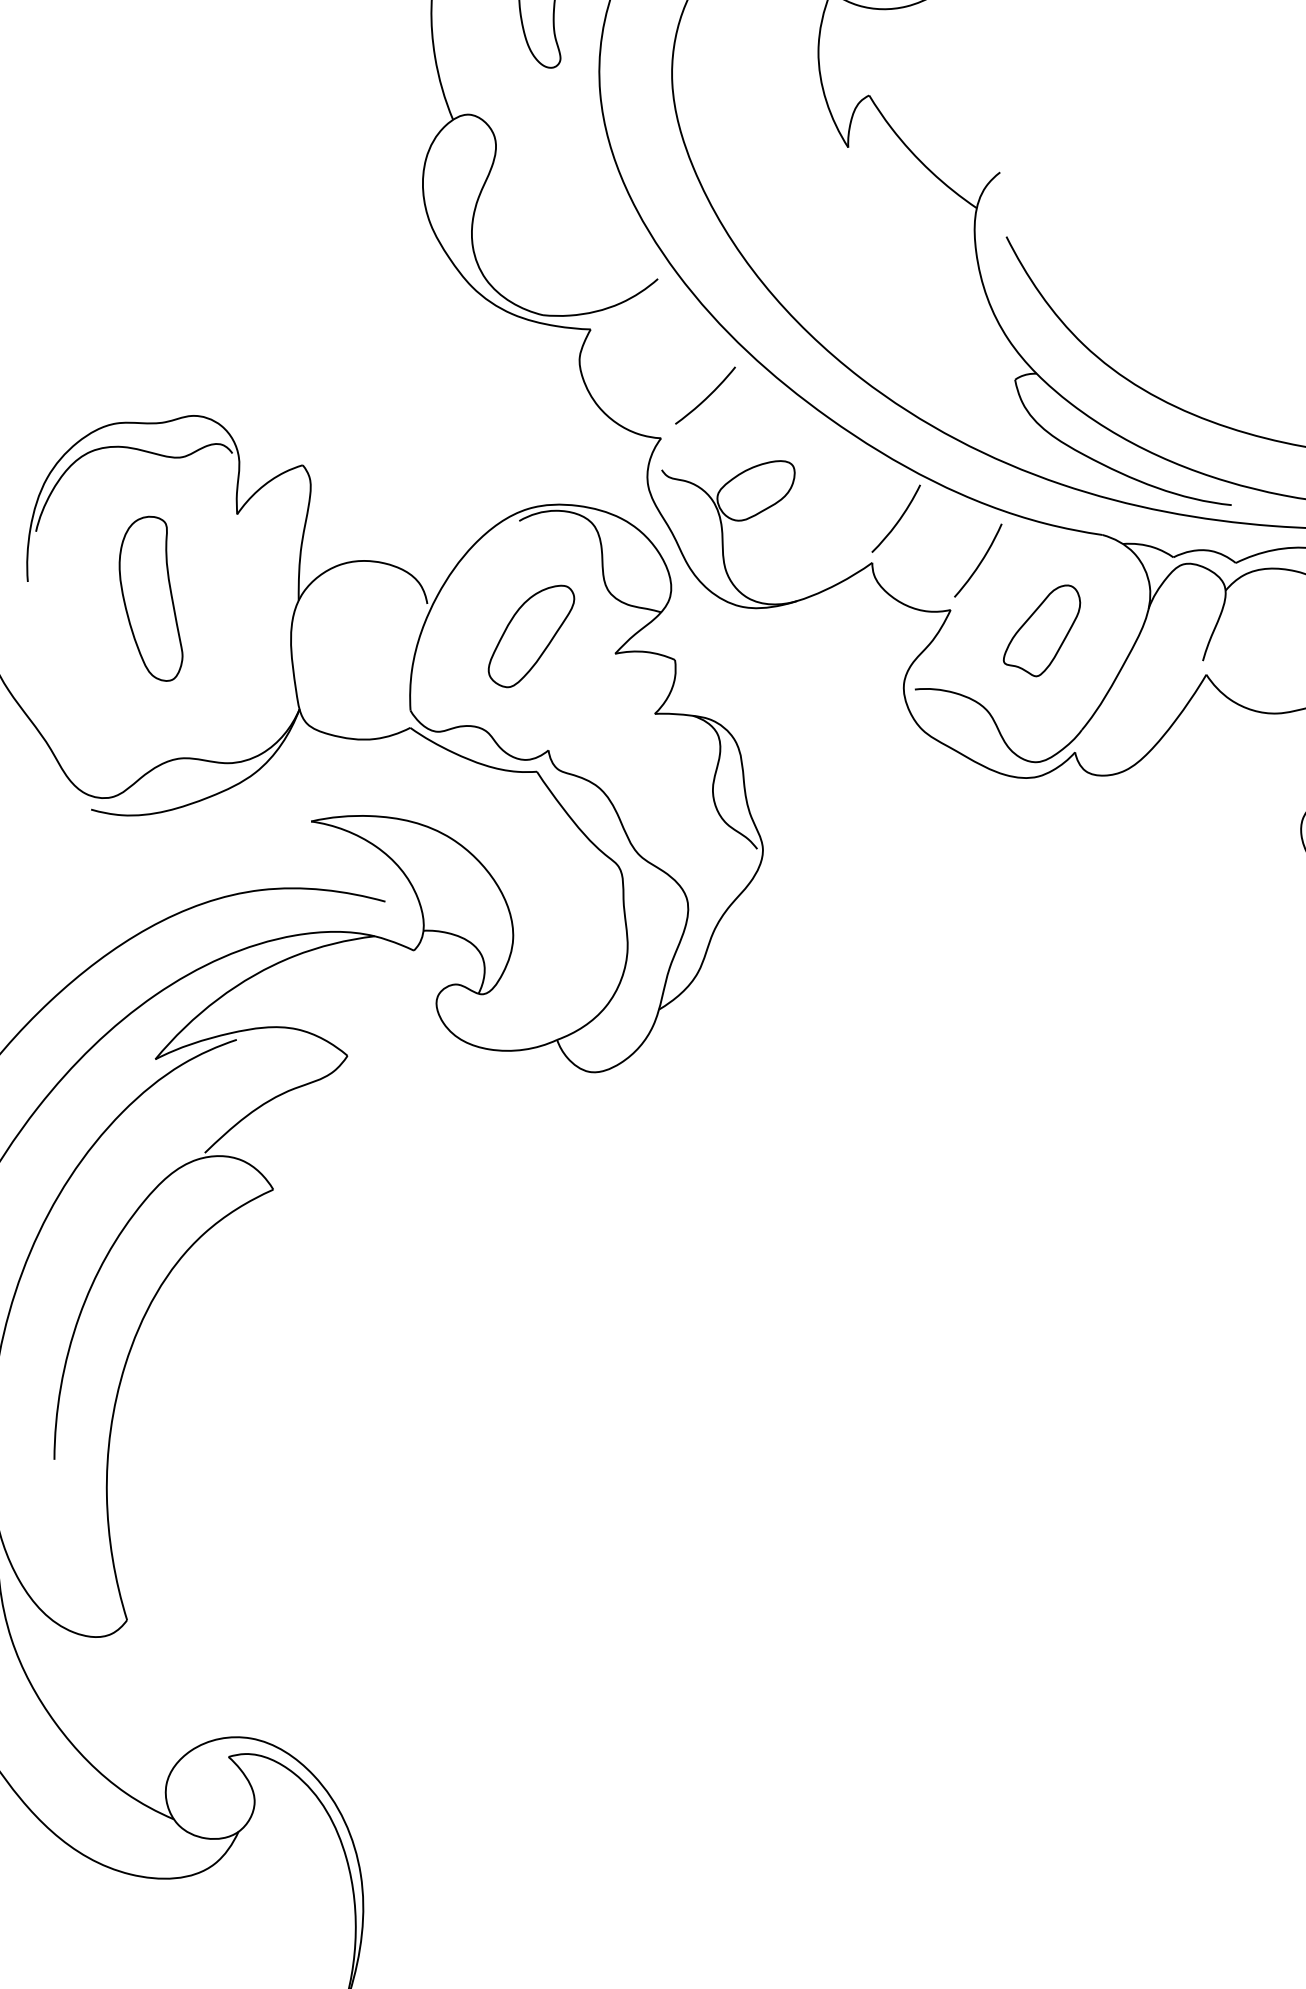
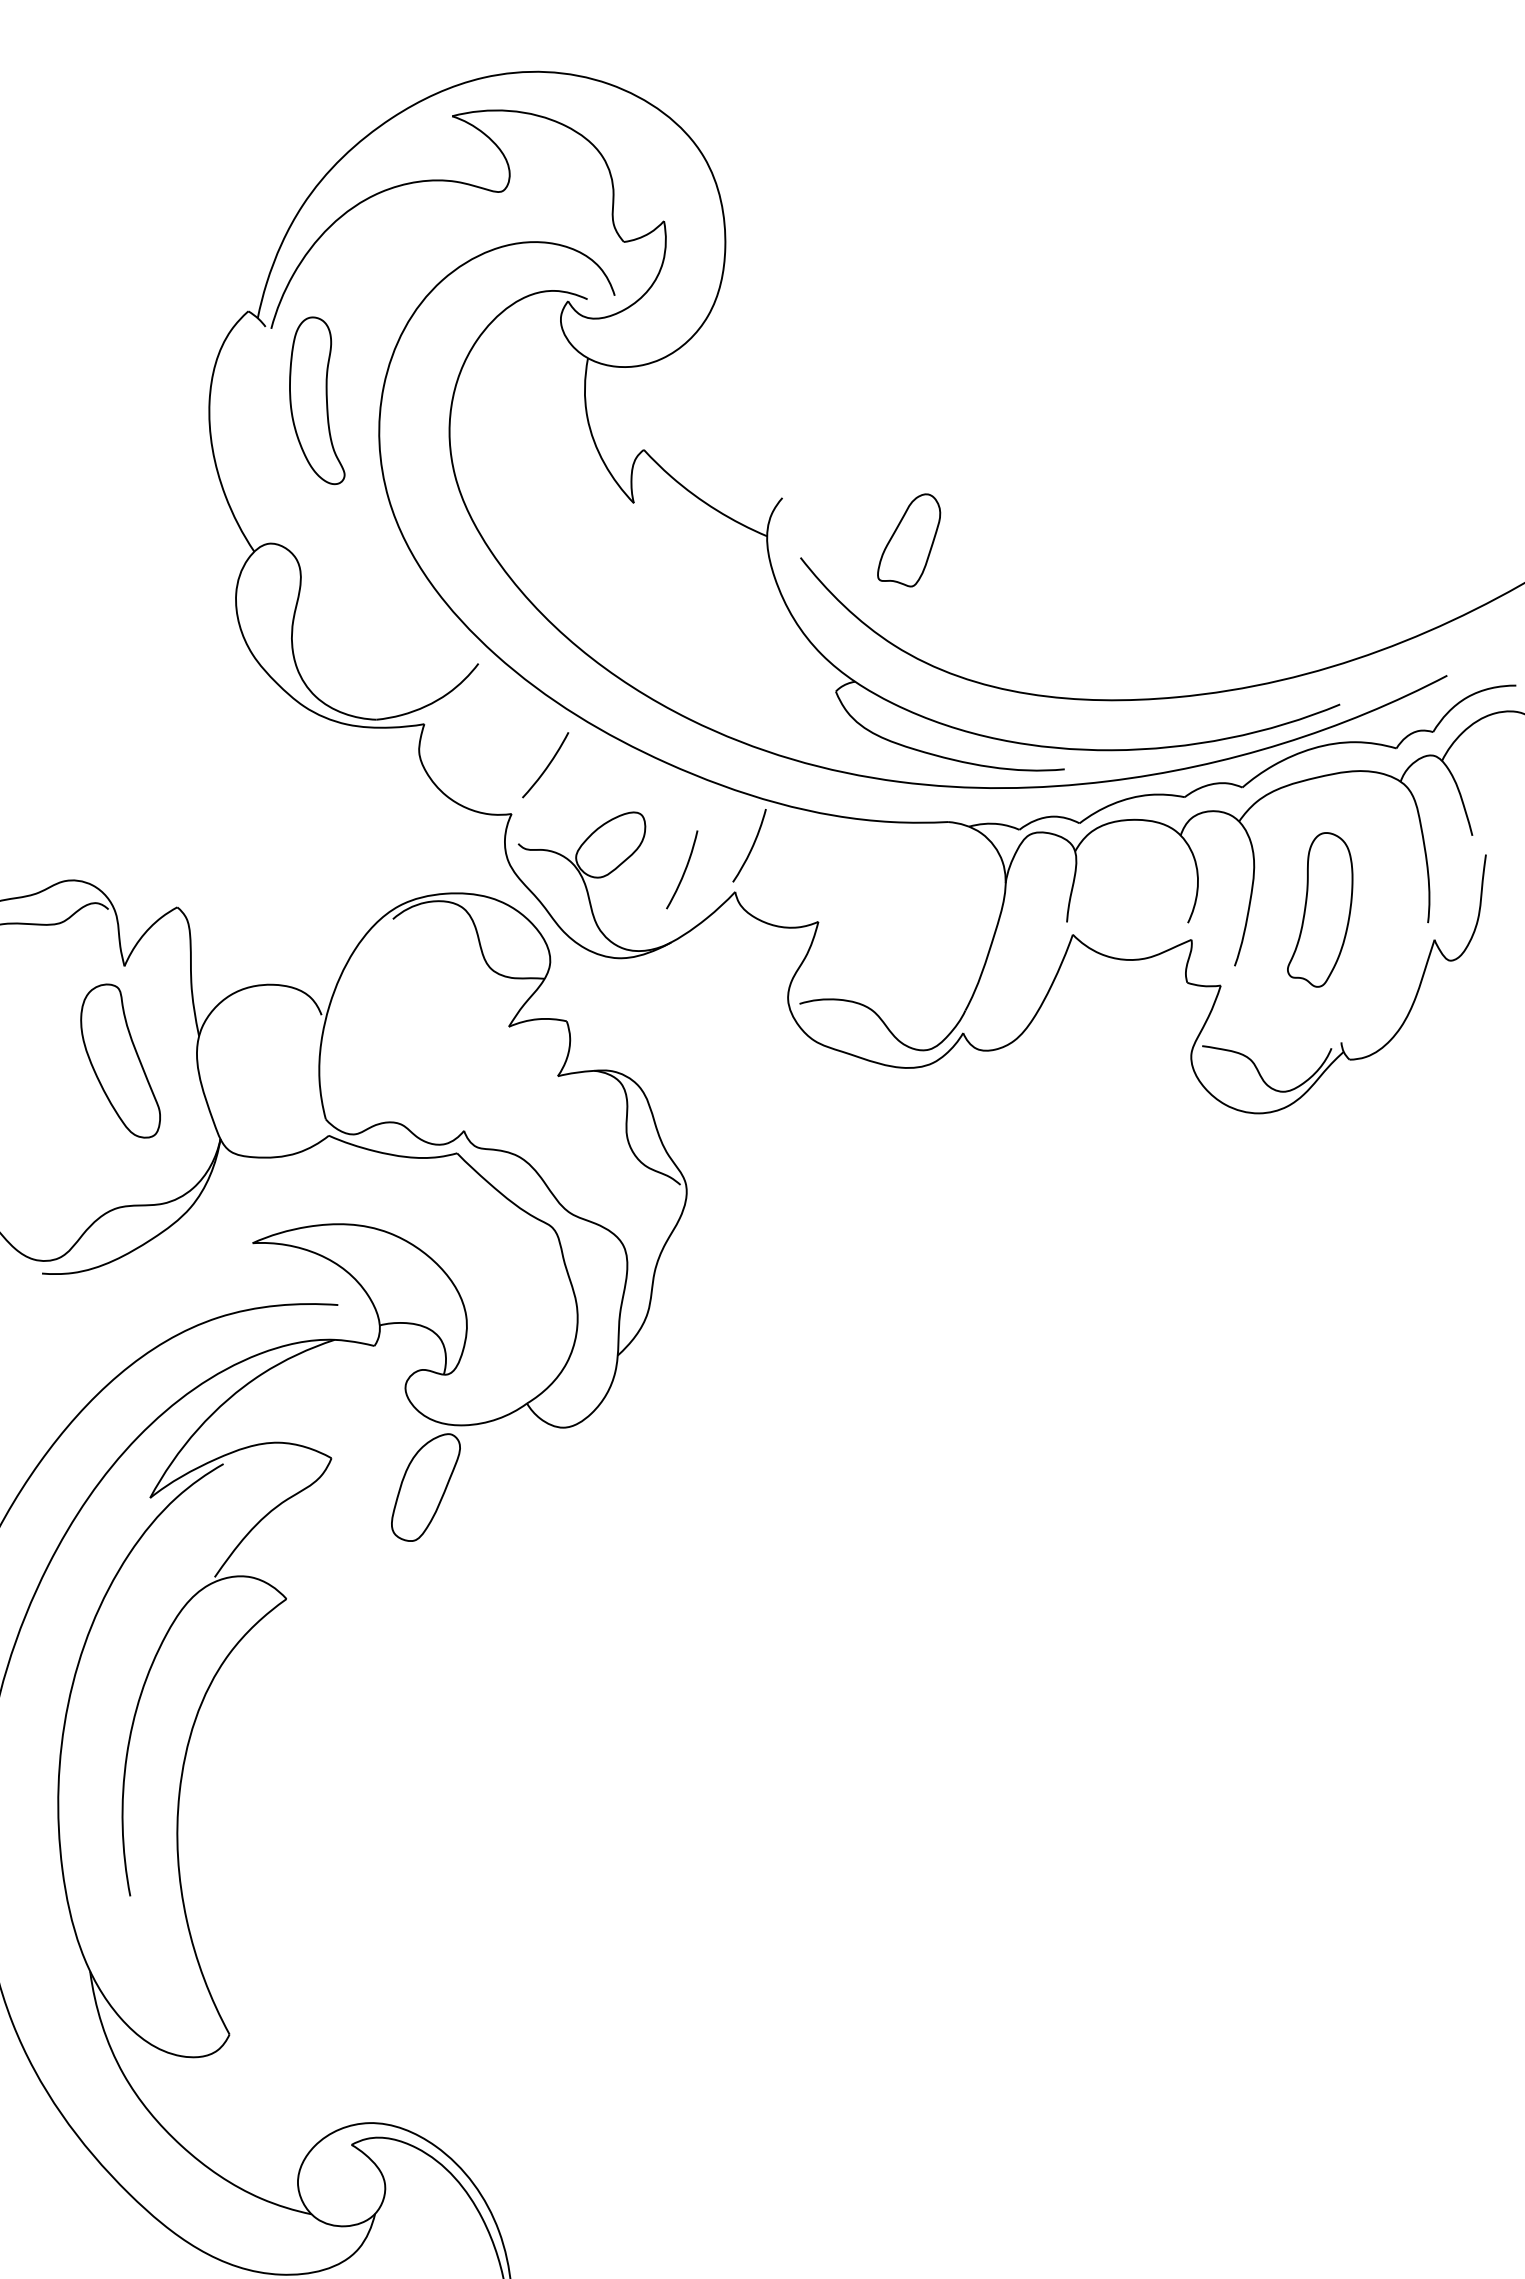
curve: (980, 560) -> (684, 869), moved
part: (153, 597) -> (120, 1060), moved
part: (1043, 629) -> (909, 540), moved
part: (530, 635) -> (425, 1487), moved

